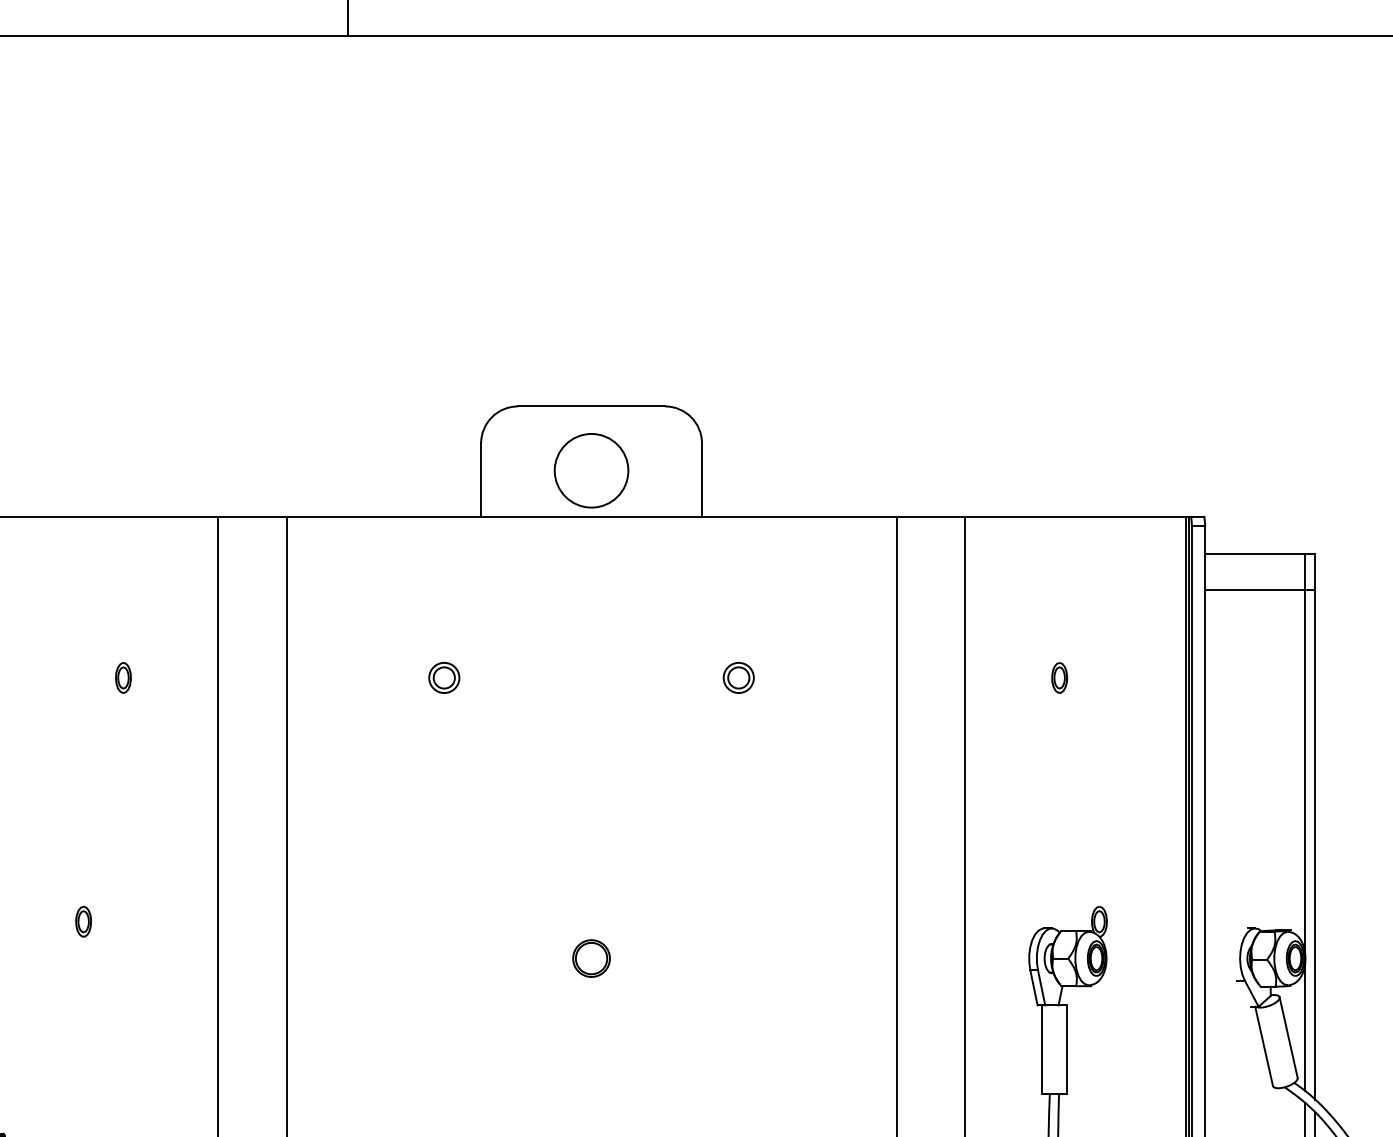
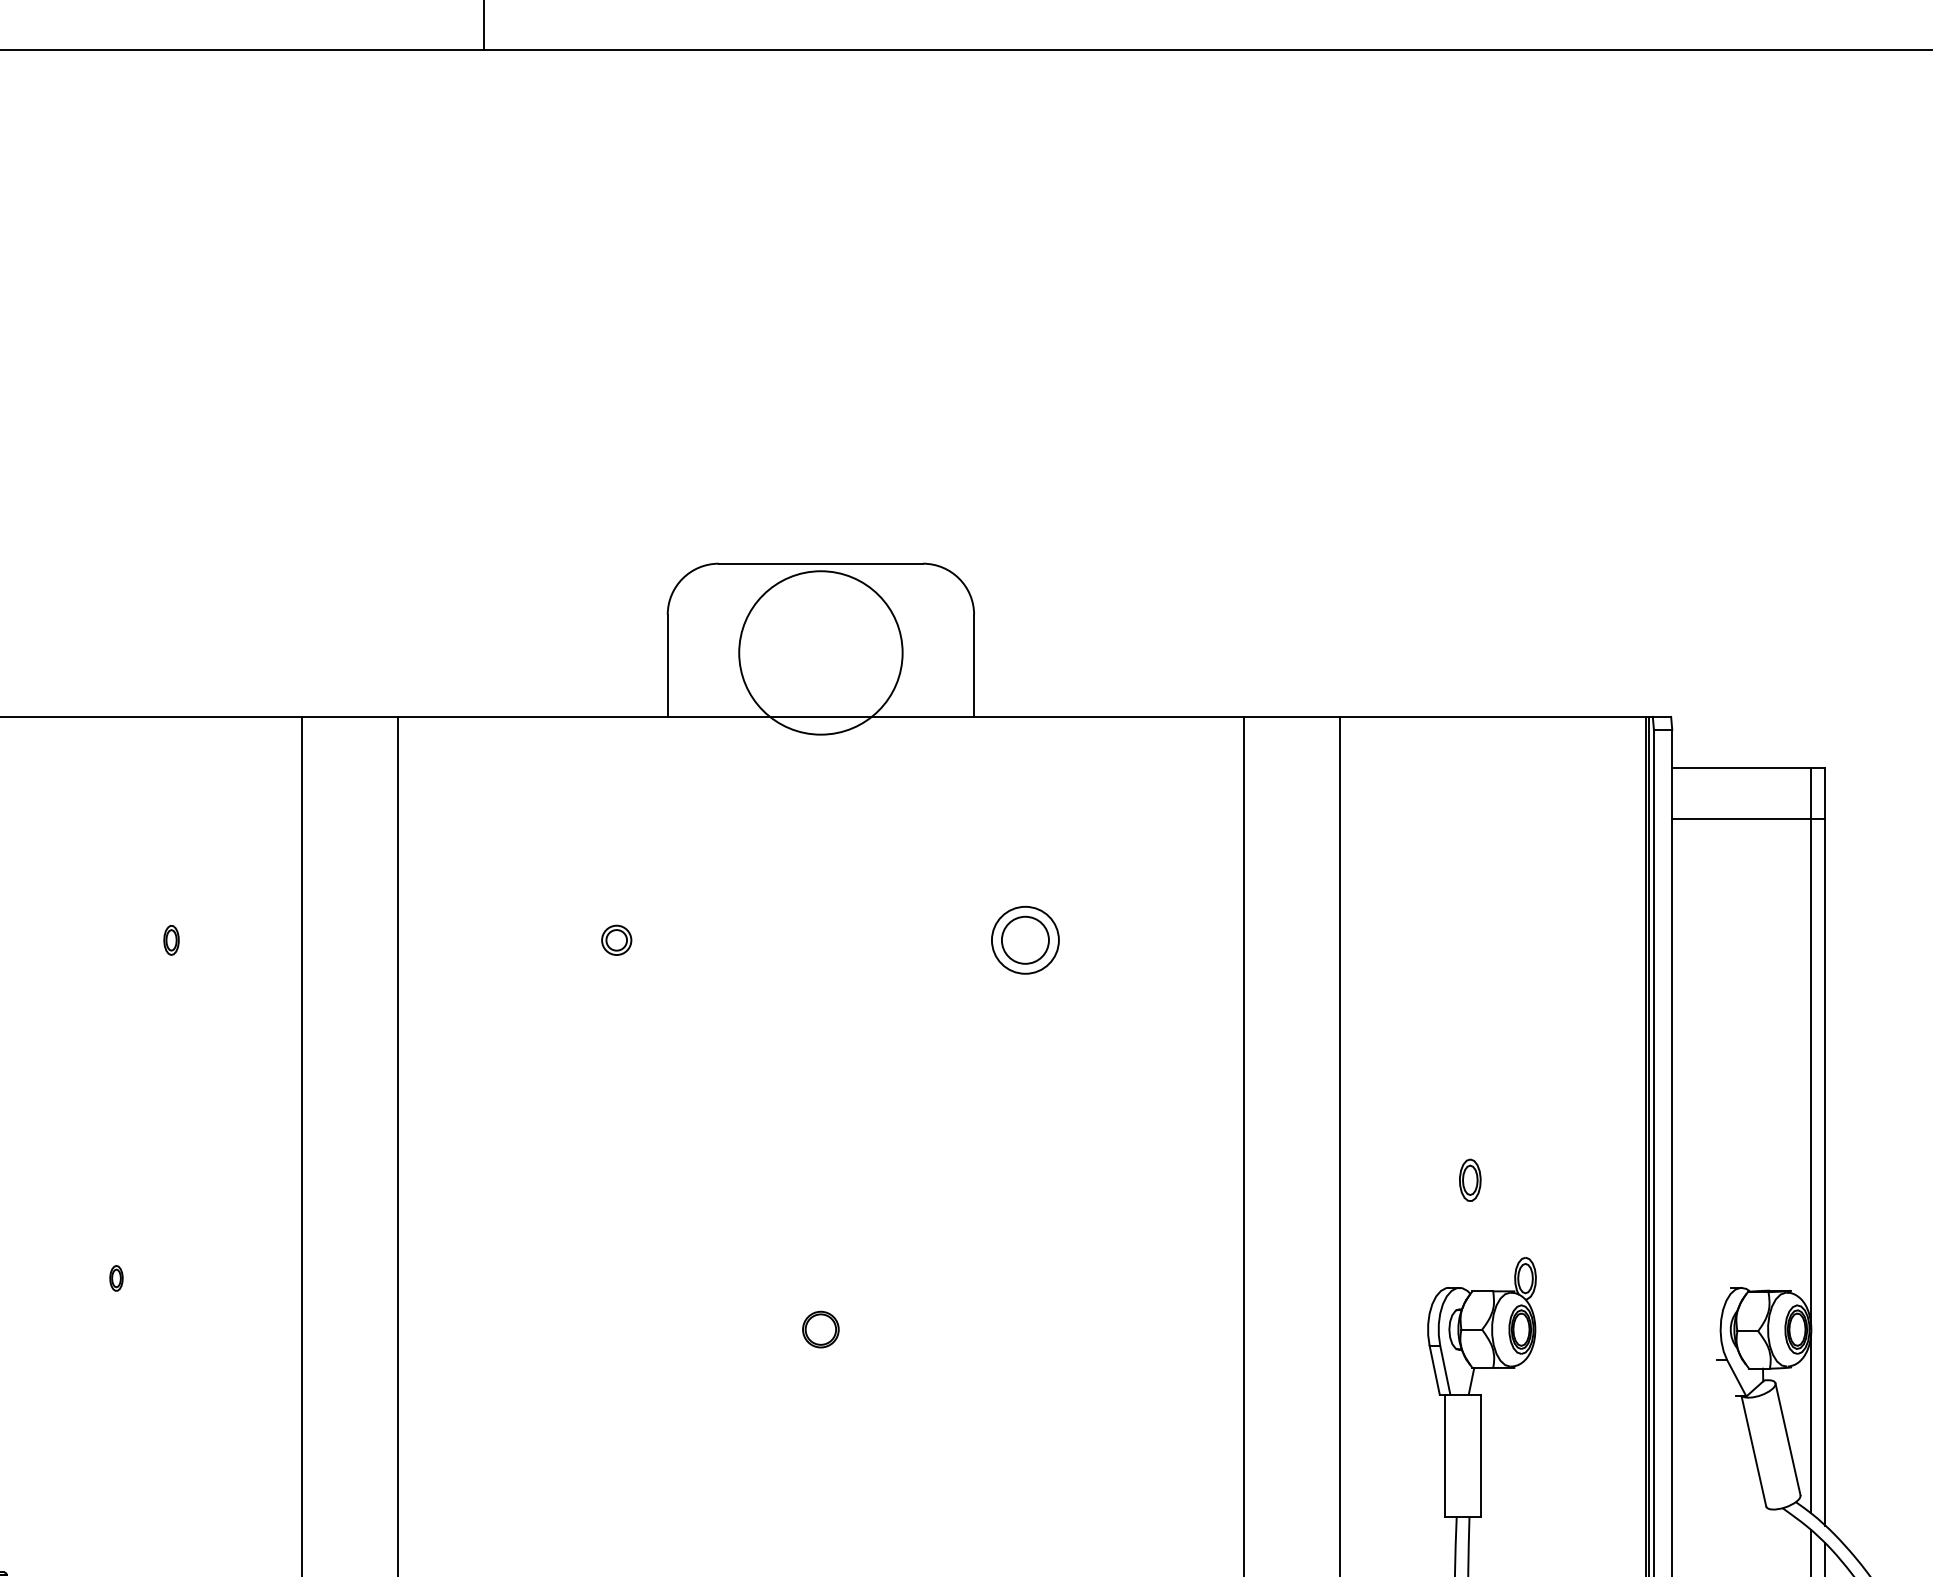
circle: (591, 470) -> (820, 652), size x1.6
part: (123, 677) -> (171, 939), size x0.7
part: (444, 677) -> (616, 939), size x0.7
part: (738, 677) -> (1024, 939), size x1.6
part: (1059, 677) -> (1470, 1179), moved
part: (83, 921) -> (116, 1278), size x0.6
part: (591, 958) -> (820, 1329), size x0.7

